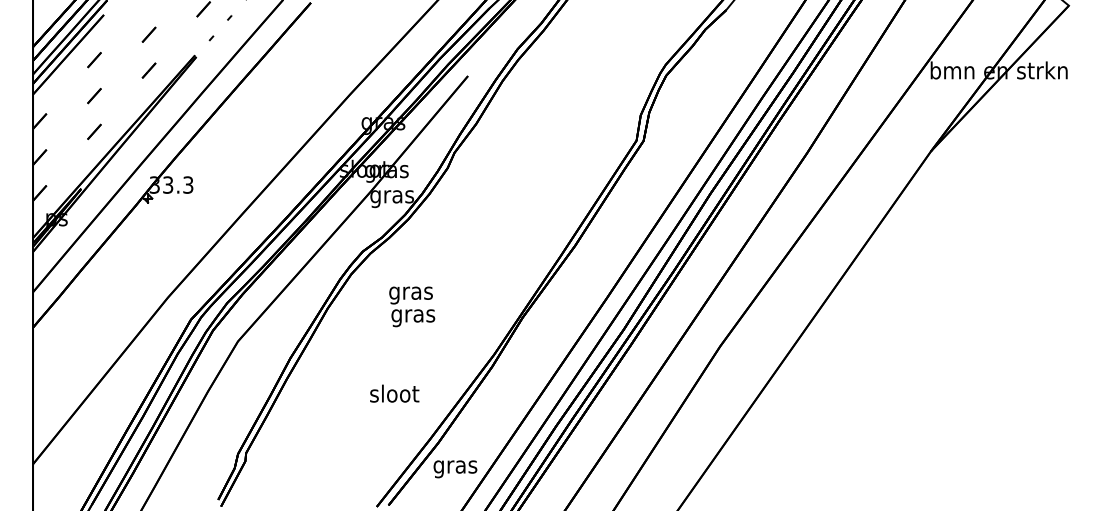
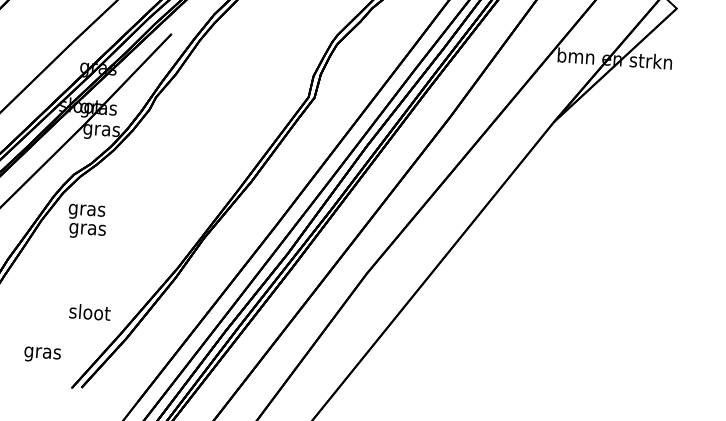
text: (412, 306) -> (87, 221), moved
text: (394, 393) -> (89, 312), moved
text: (455, 469) -> (42, 355), moved

